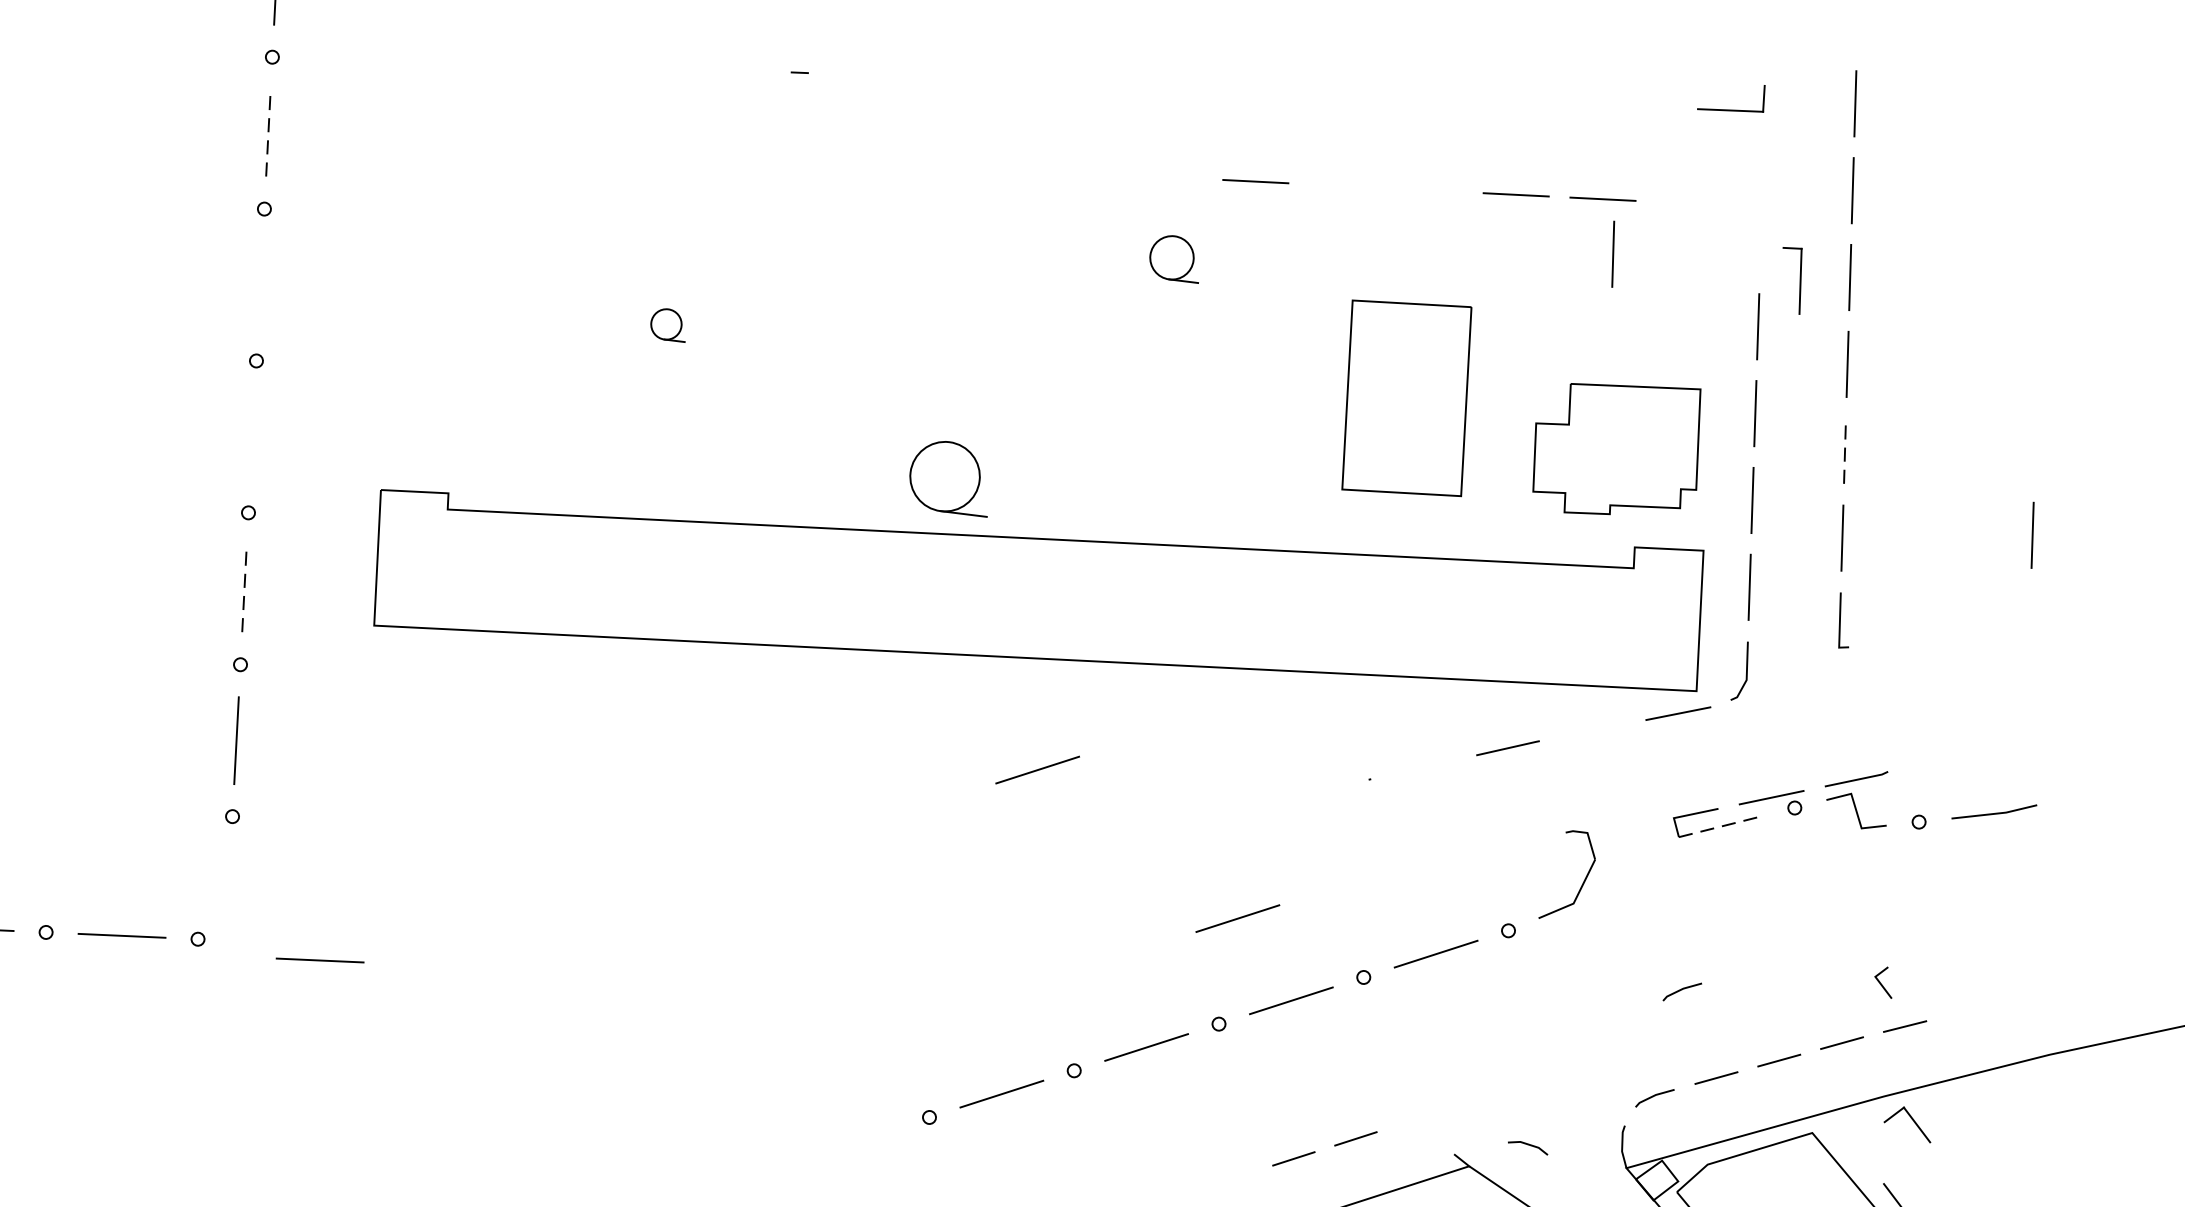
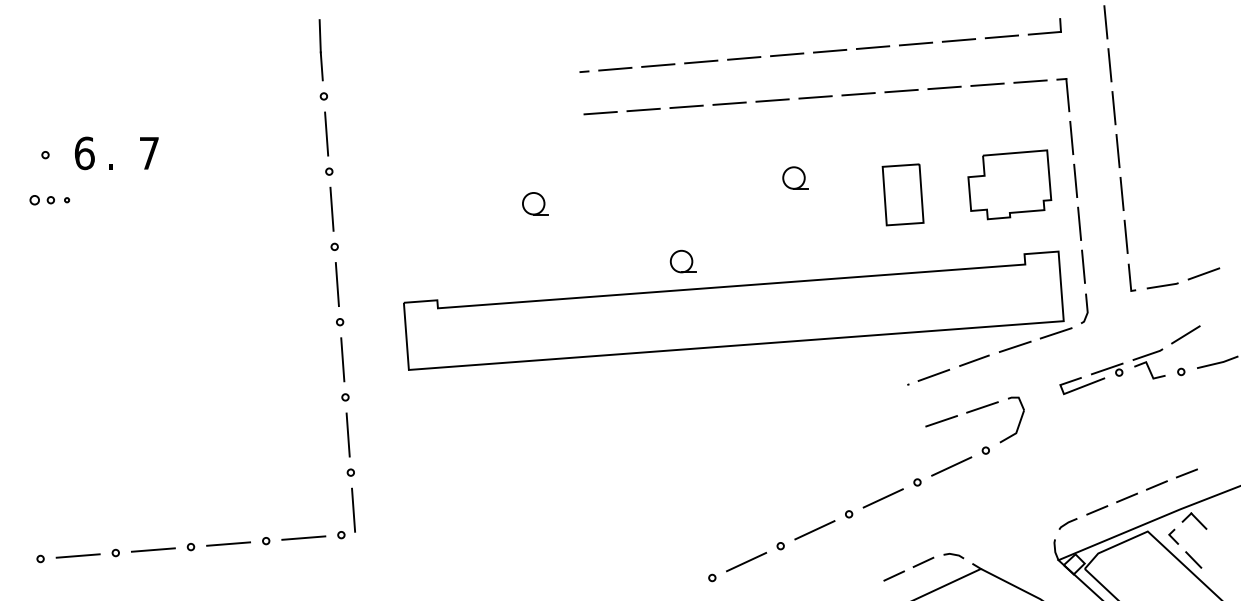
line: (862, 73) -> (615, 68), added
line: (949, 78) -> (658, 65), added
line: (1036, 81) -> (701, 61), added
line: (1123, 86) -> (744, 58), added
line: (1210, 88) -> (787, 54), added
line: (1297, 91) -> (830, 50), added
line: (1382, 95) -> (872, 47), added
line: (1469, 98) -> (915, 43), added
line: (1555, 103) -> (958, 40), added
line: (1642, 106) -> (1001, 36), added
line: (268, 133) -> (326, 134), dashed -> solid
line: (821, 158) -> (600, 112), added
line: (908, 162) -> (643, 109), added
line: (995, 167) -> (686, 106), added
line: (1082, 172) -> (729, 103), added
line: (1168, 177) -> (772, 100), added
line: (1342, 186) -> (858, 94), added
line: (1429, 189) -> (901, 90), added
line: (1689, 203) -> (1030, 81), added
line: (1612, 254) -> (995, 111), removed
part: (1175, 257) -> (795, 177), moved
part: (1791, 281) -> (1063, 95), moved
line: (259, 283) -> (331, 208), added
part: (669, 324) -> (535, 203), size x1.43
part: (1405, 397) -> (902, 194), size x0.62
line: (252, 436) -> (337, 284), added
part: (1616, 448) -> (1009, 184), moved
line: (1845, 450) -> (1122, 193), dashed -> solid
part: (948, 476) -> (682, 261), size x0.62
line: (2032, 534) -> (1219, 223), removed
line: (243, 588) -> (342, 359), dashed -> solid
line: (1988, 630) -> (1203, 273), added
line: (1903, 644) -> (1162, 285), added
line: (1591, 729) -> (1014, 346), added
line: (1936, 748) -> (1185, 334), added
line: (1422, 765) -> (933, 374), added
line: (1036, 770) -> (743, 400), removed
line: (1721, 827) -> (1084, 386), dashed -> solid
line: (1512, 843) -> (982, 407), added
line: (1426, 861) -> (941, 421), added
line: (228, 890) -> (353, 509), added
line: (1236, 919) -> (851, 461), removed
line: (319, 959) -> (402, 537), removed
line: (1881, 981) -> (1172, 536), moved
line: (1681, 990) -> (1074, 469), removed
line: (1527, 1146) -> (953, 555), moved

